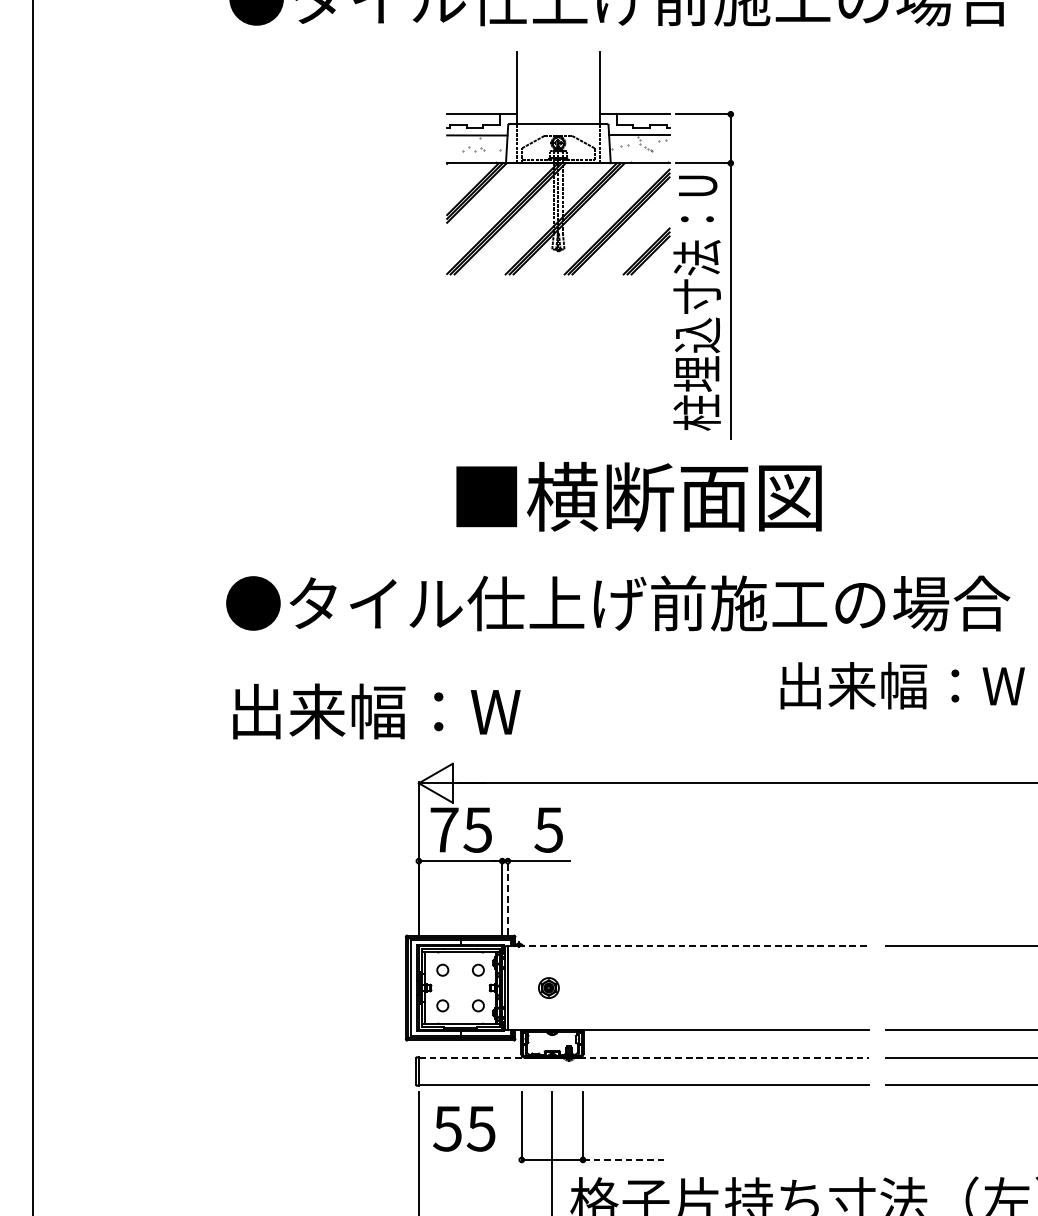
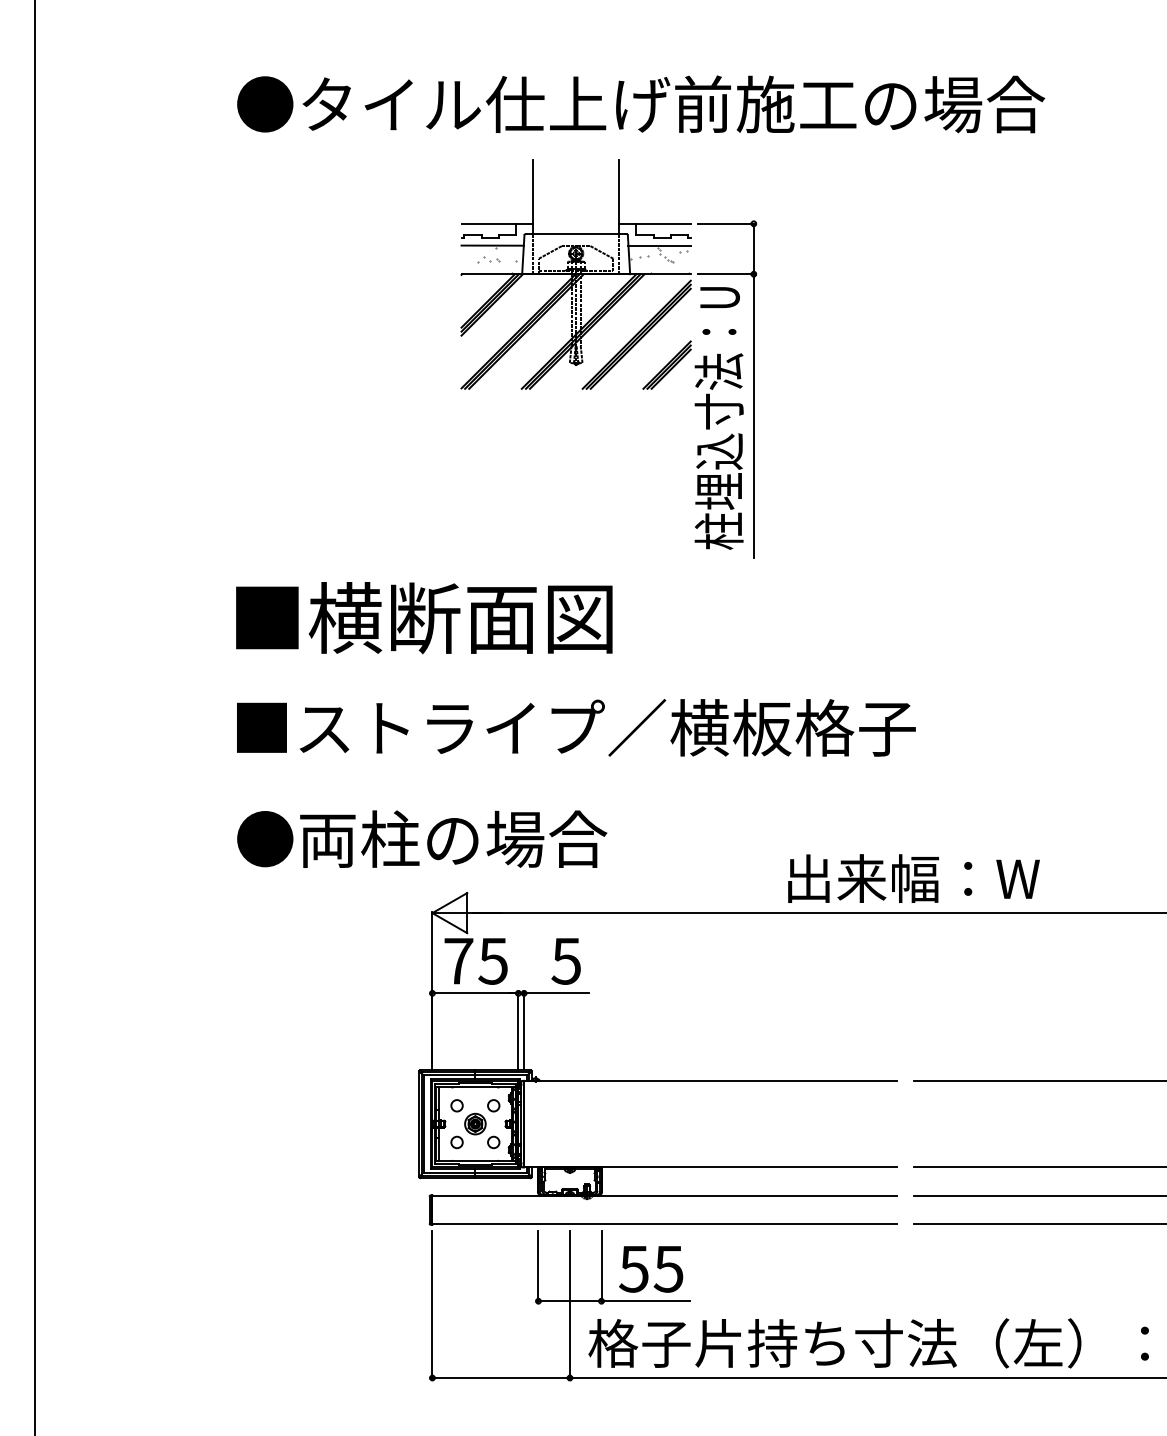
text: (639, 497) -> (424, 618), moved
text: (617, 603) -> (637, 727), ●タイル仕上げ前施工の場合 -> ■ストライプ／横板格子
text: (902, 685) -> (913, 878), moved
text: (409, 710) -> (422, 838), 出来幅：W -> ●両柱の場合
line: (508, 897) -> (524, 1030), dashed -> solid
line: (688, 946) -> (710, 1081), dashed -> solid
part: (548, 987) -> (475, 1123), moved
line: (645, 1057) -> (665, 1195), dashed -> solid
text: (464, 1129) -> (651, 1269), moved
line: (626, 1160) -> (646, 1301), dashed -> solid

